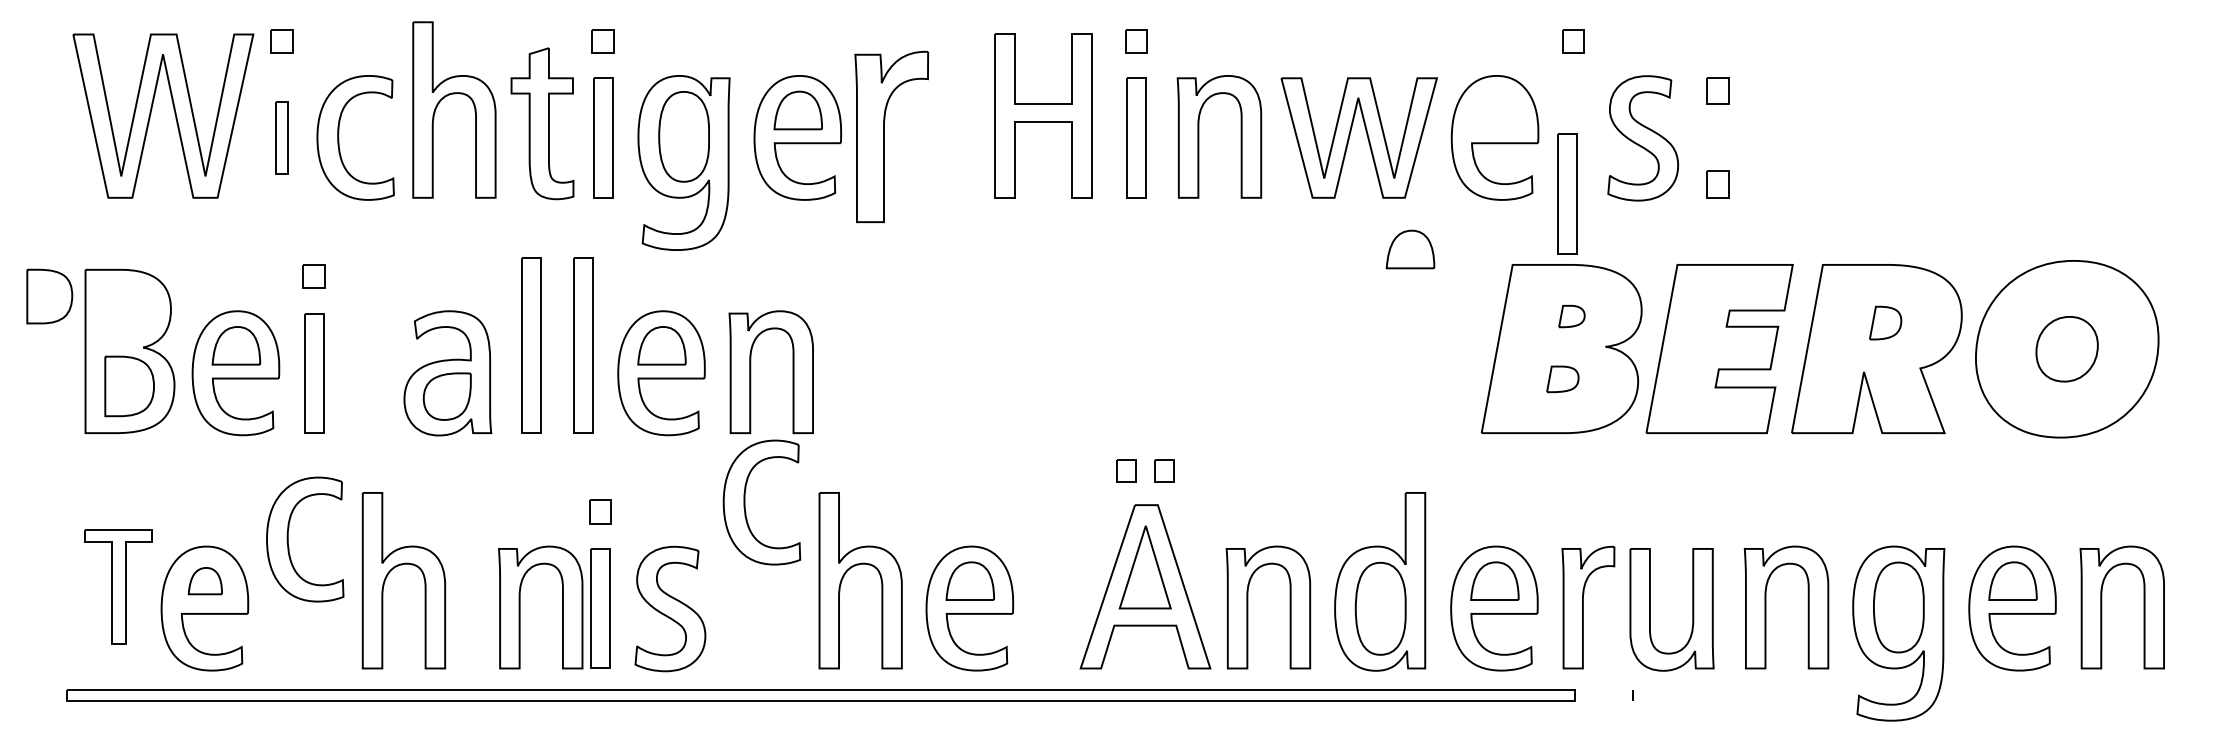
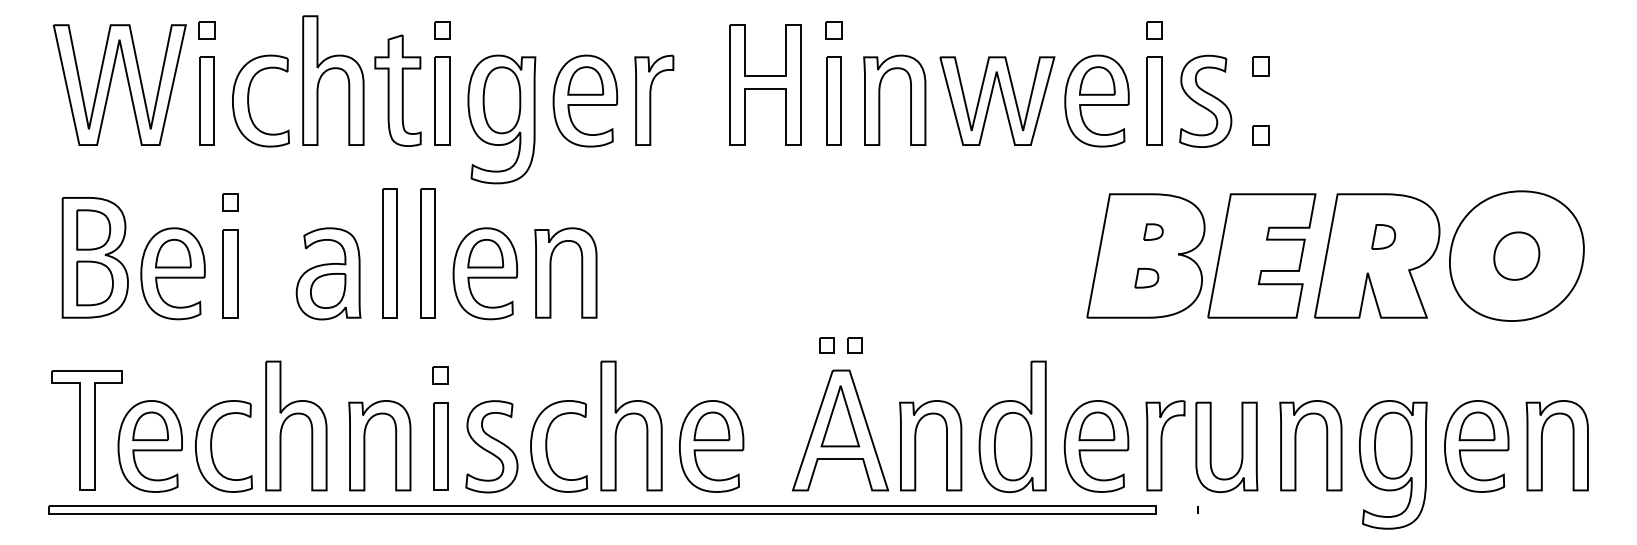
part: (891, 136) -> (654, 100), size x0.71
part: (281, 137) -> (206, 100), size x1.67
part: (1567, 193) -> (1154, 100), moved
part: (1410, 249) -> (1097, 80), moved
part: (49, 296) -> (93, 229), moved
part: (745, 502) -> (546, 446), moved
part: (288, 539) -> (211, 446), moved
part: (205, 580) -> (150, 425), size x1.43
part: (118, 586) -> (86, 430), size x1.43
part: (520, 607) -> (365, 445), moved

